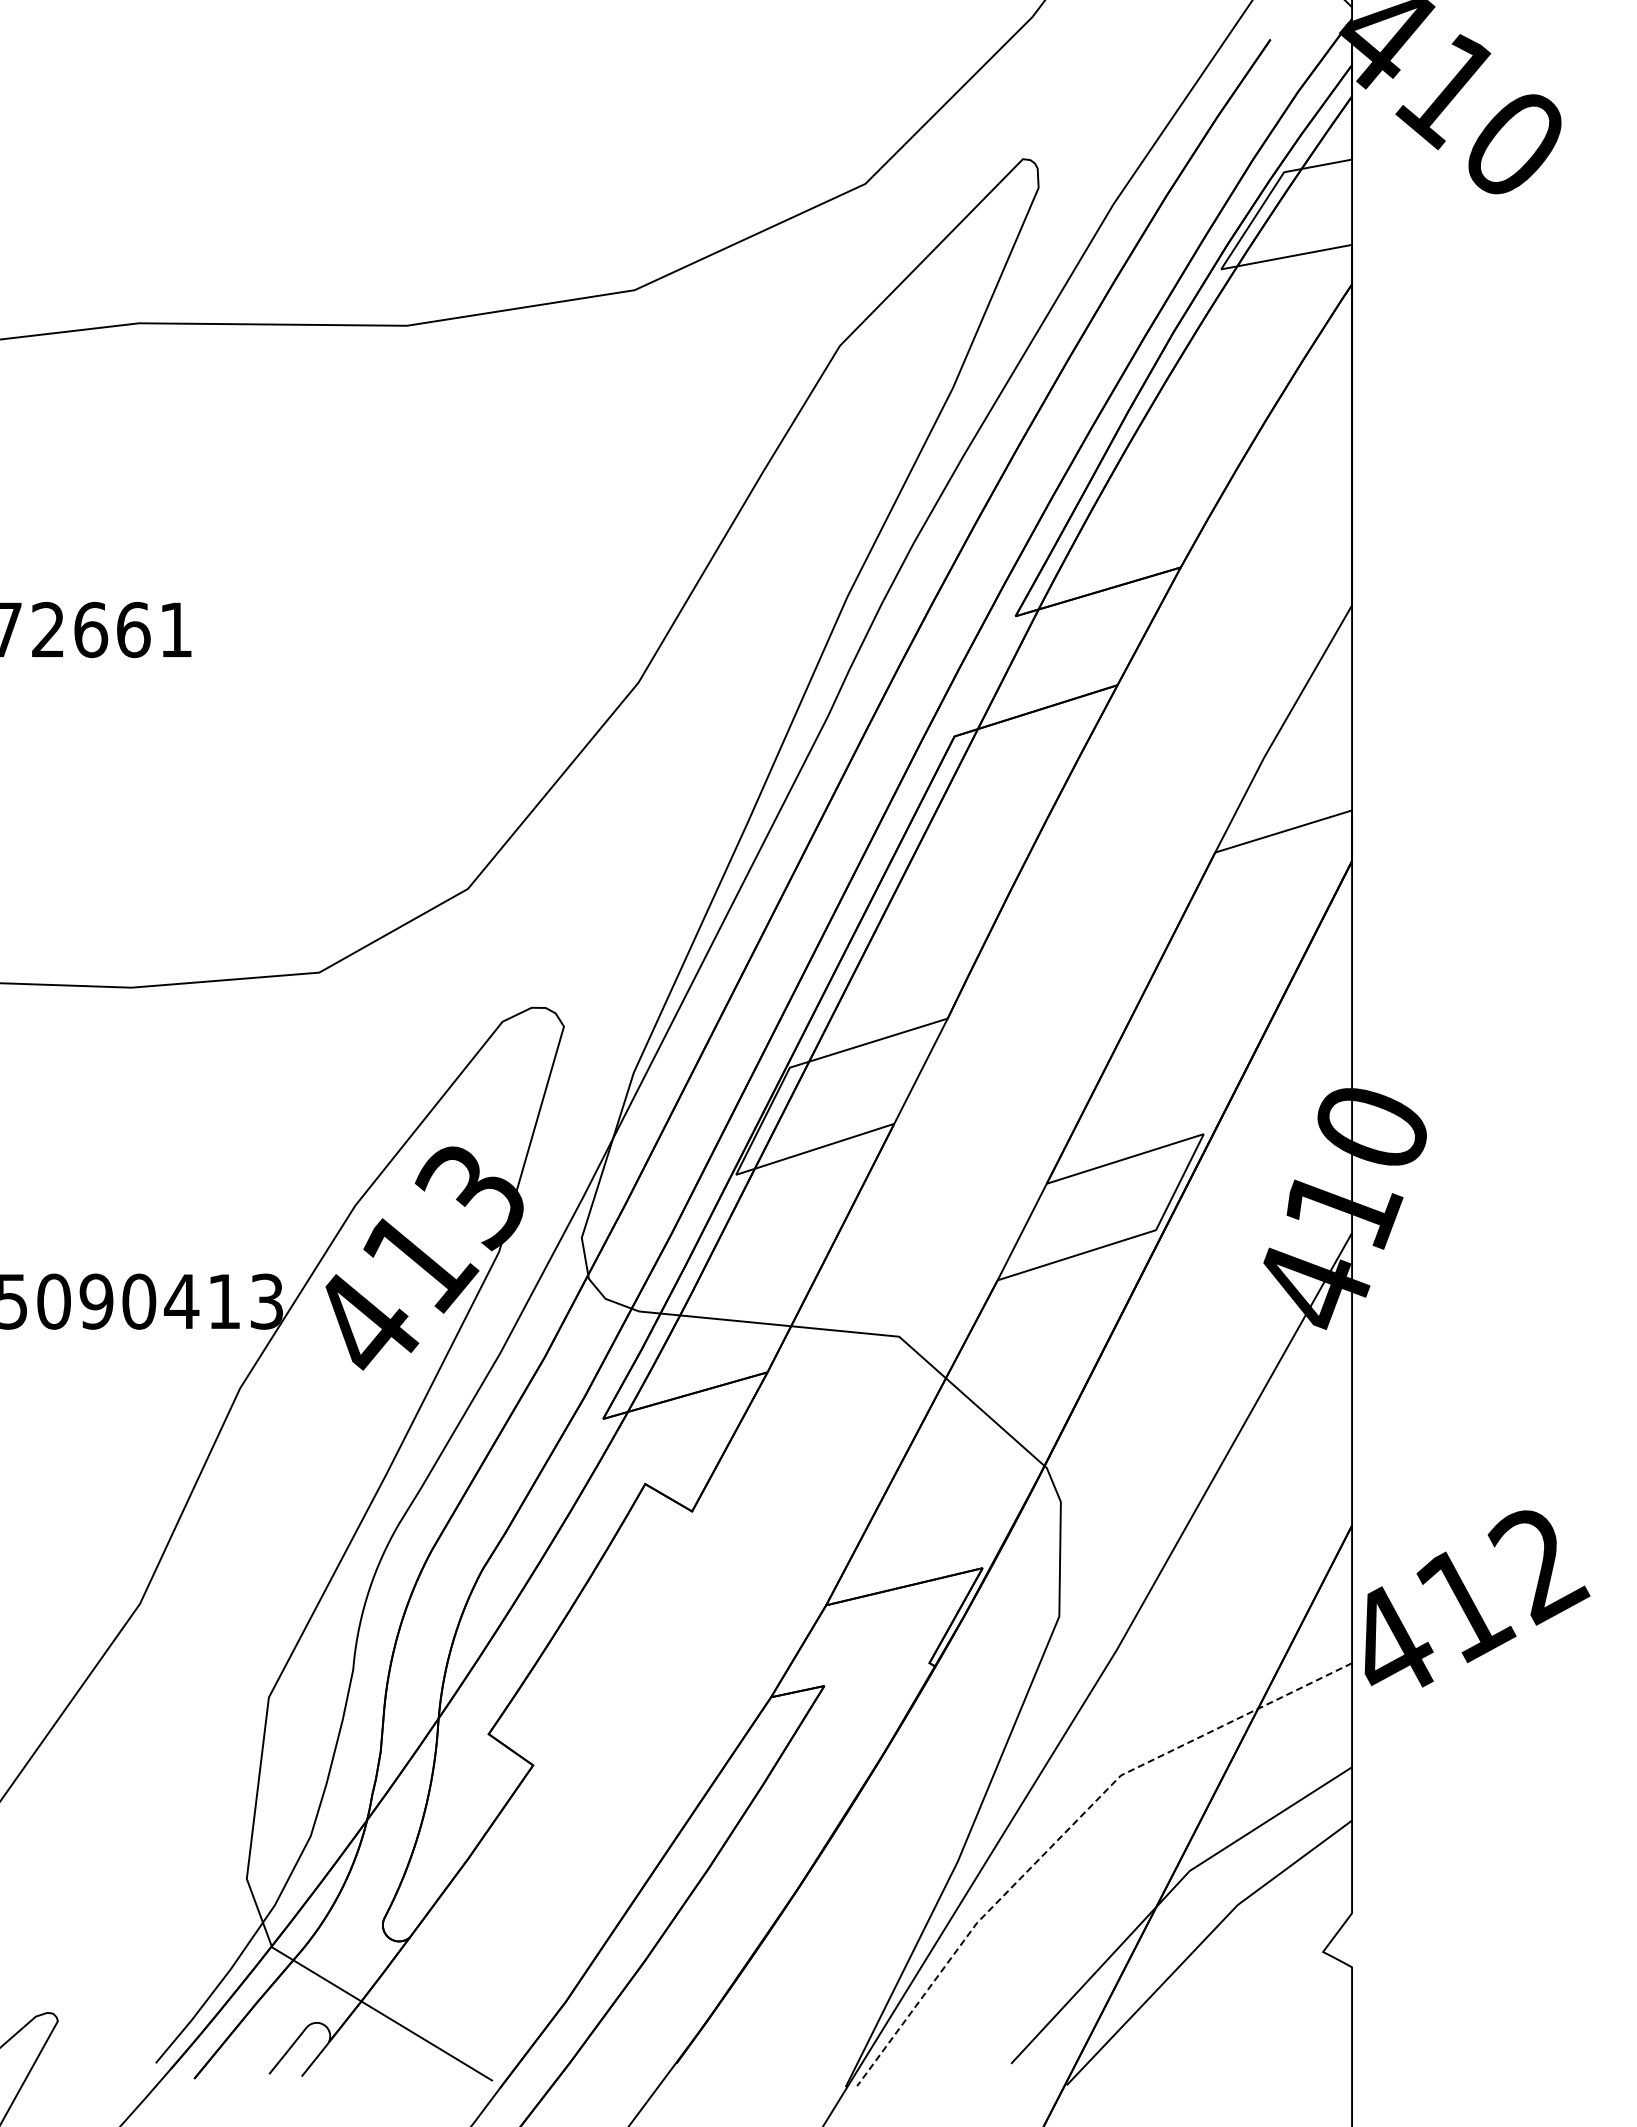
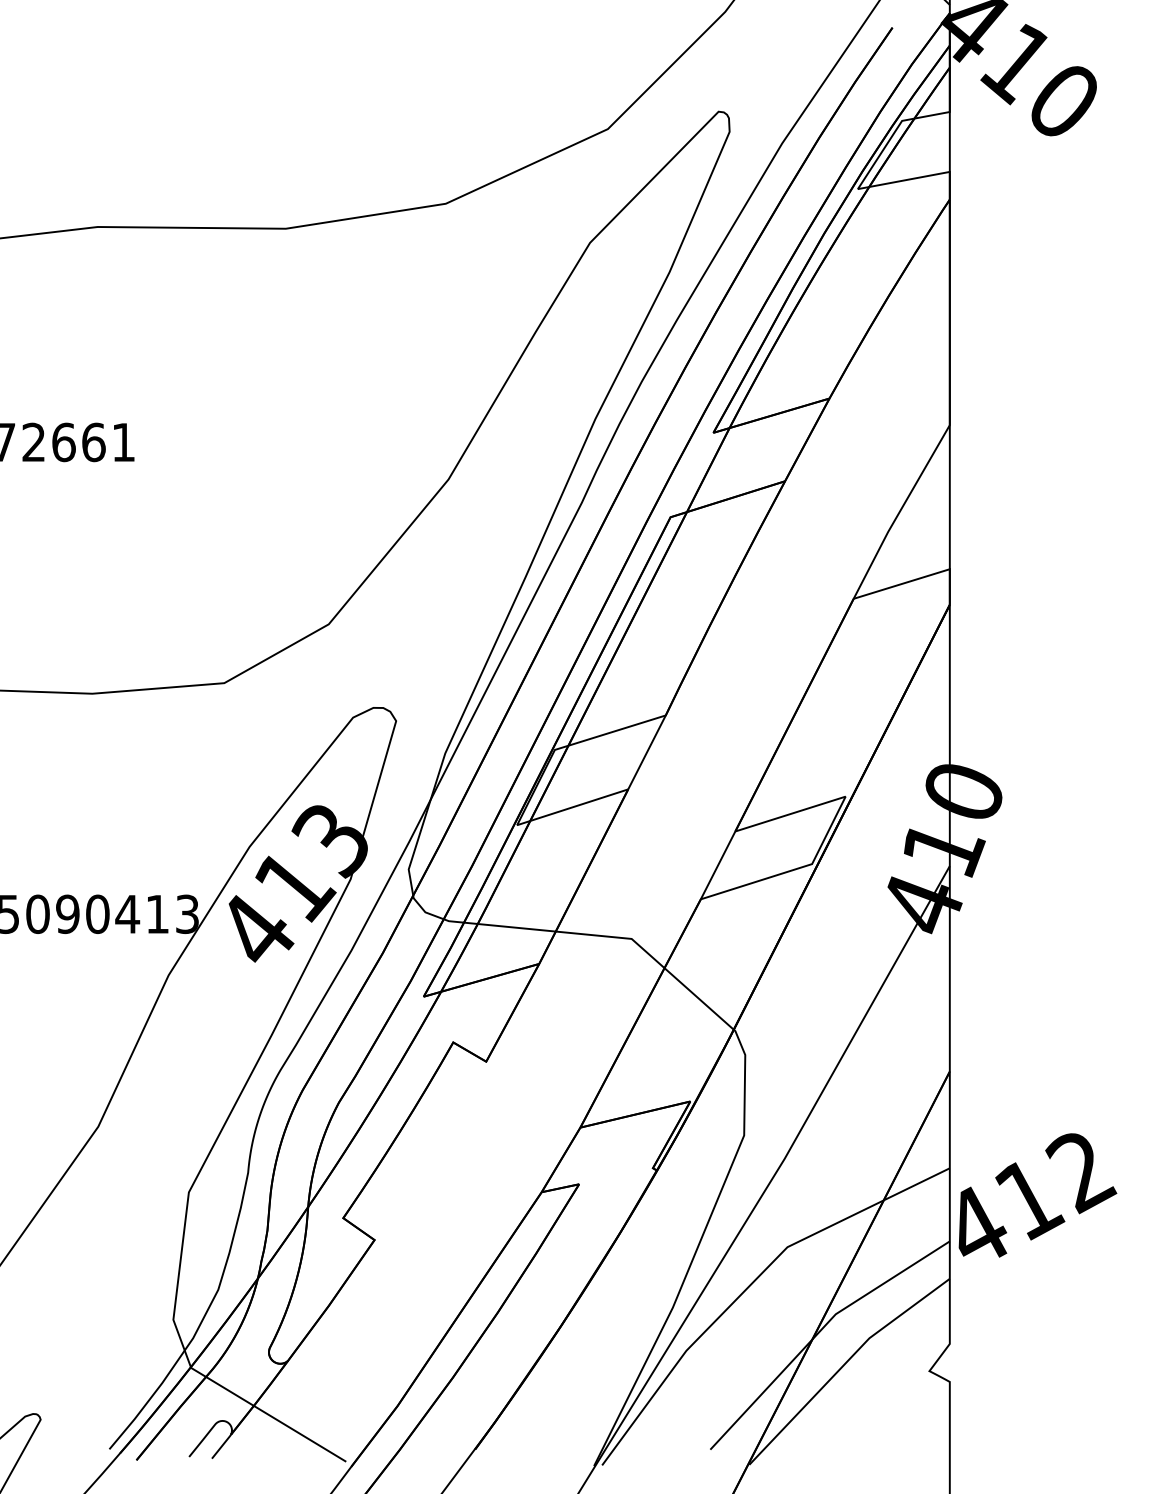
text: (1477, 1598) -> (1037, 1195), moved
line: (1067, 1830) -> (749, 1285), dashed -> solid

